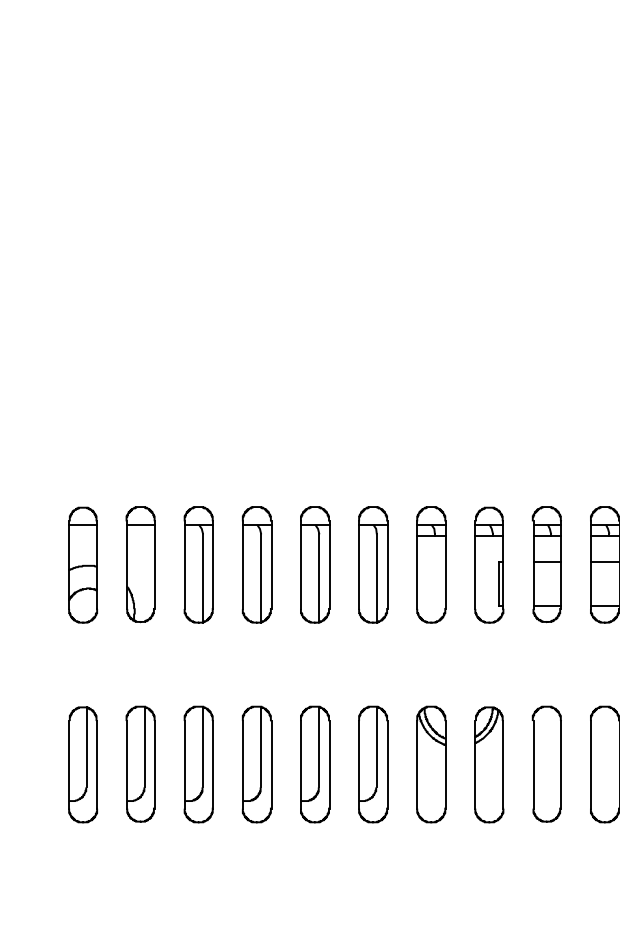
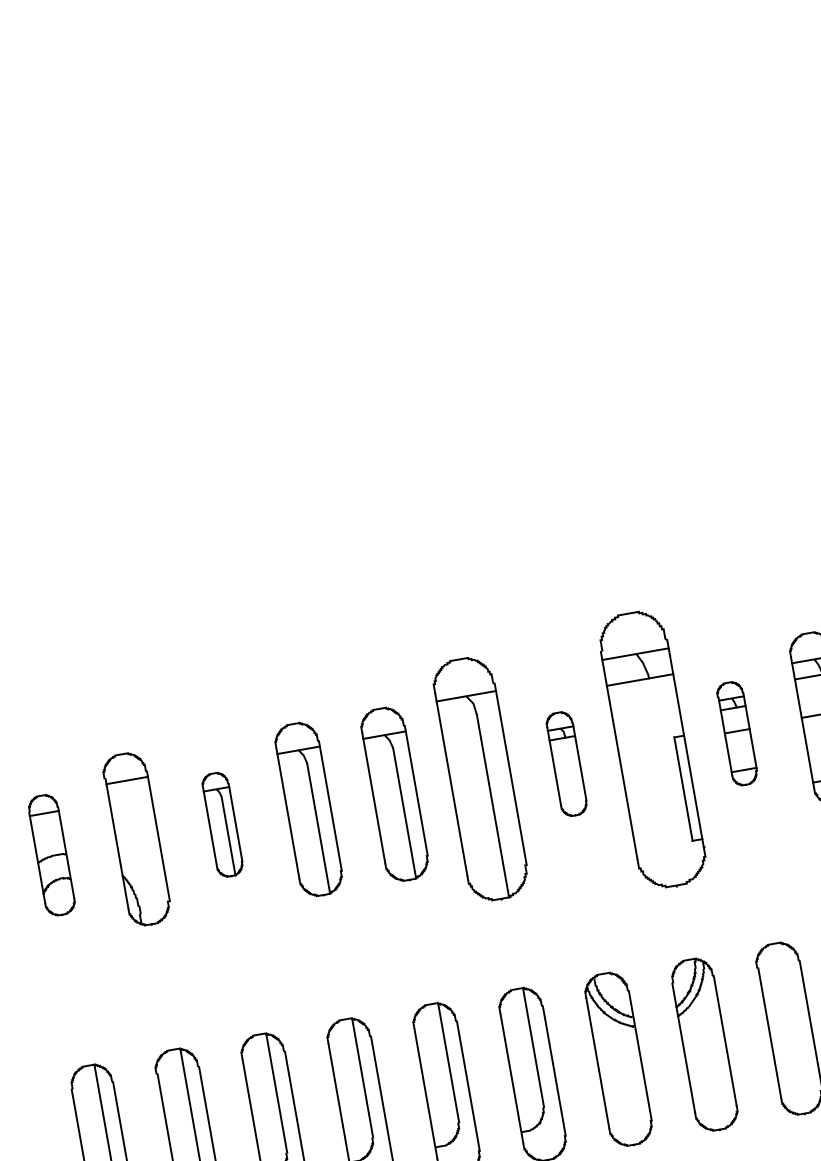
part: (82, 564) -> (50, 854), size x0.7
part: (198, 564) -> (222, 824), size x0.6
part: (373, 564) -> (480, 778), size x1.4
part: (431, 564) -> (566, 763), size x0.6
part: (489, 564) -> (652, 748), size x1.6
part: (546, 564) -> (736, 733), size x0.6

